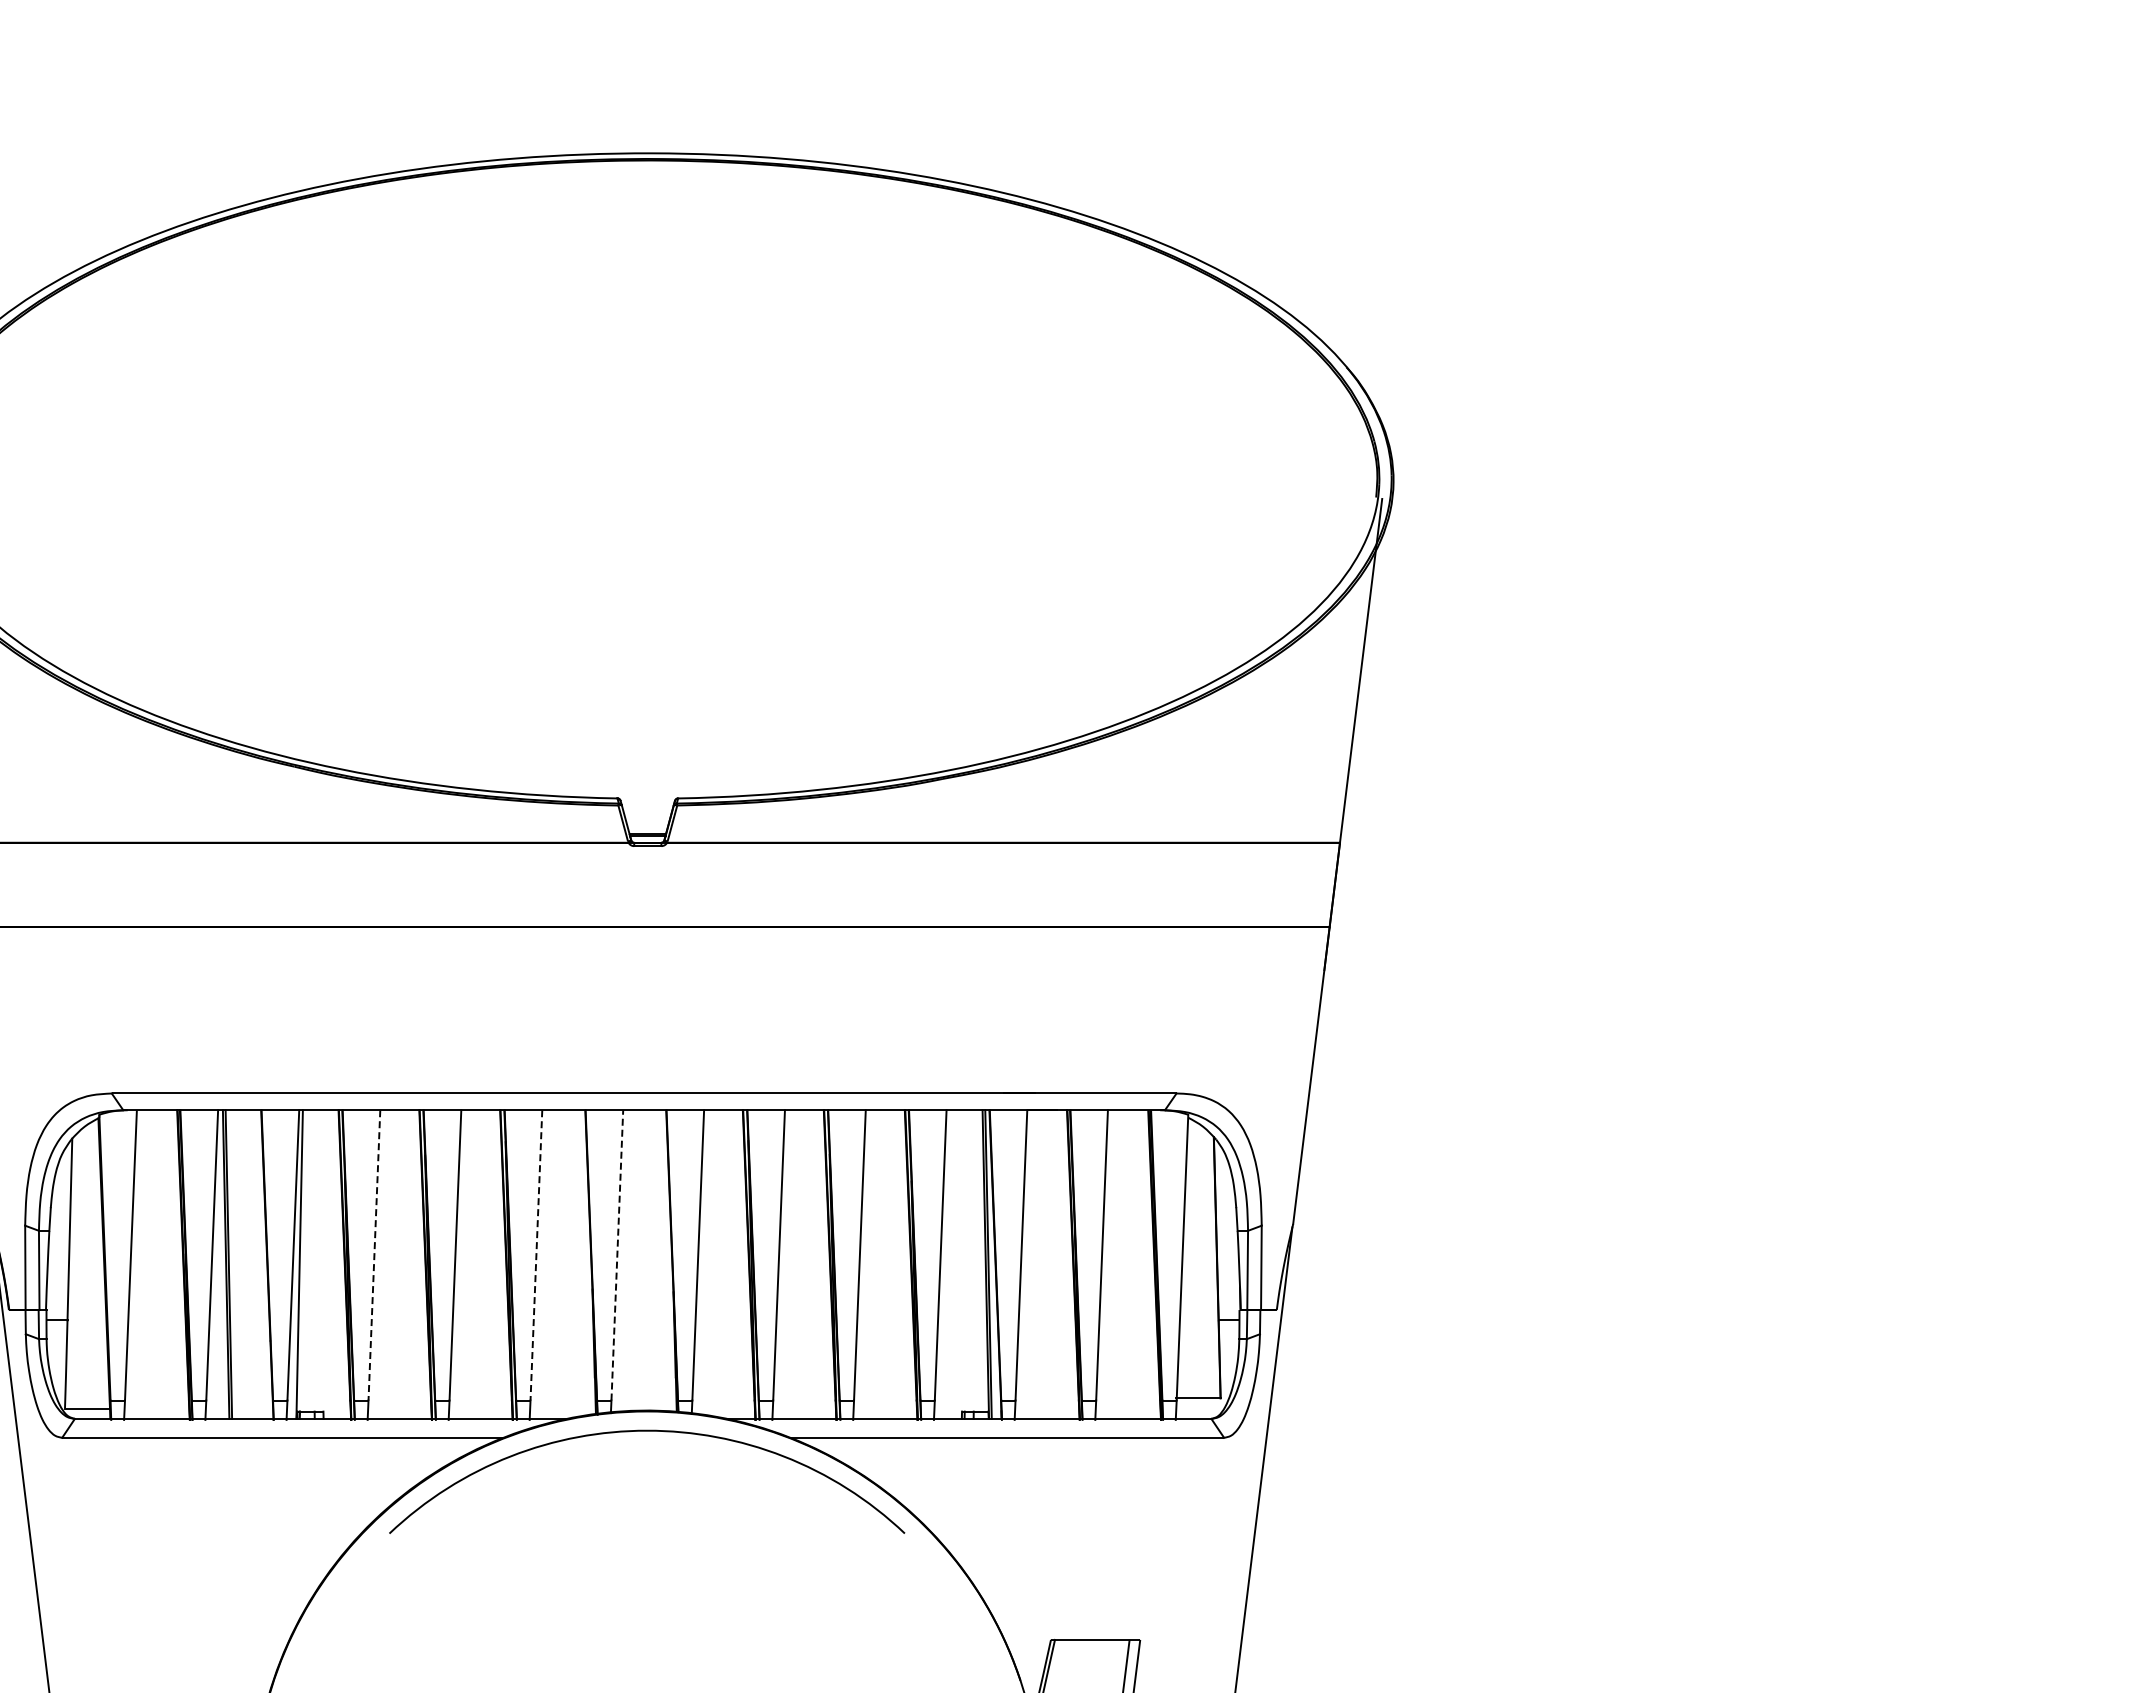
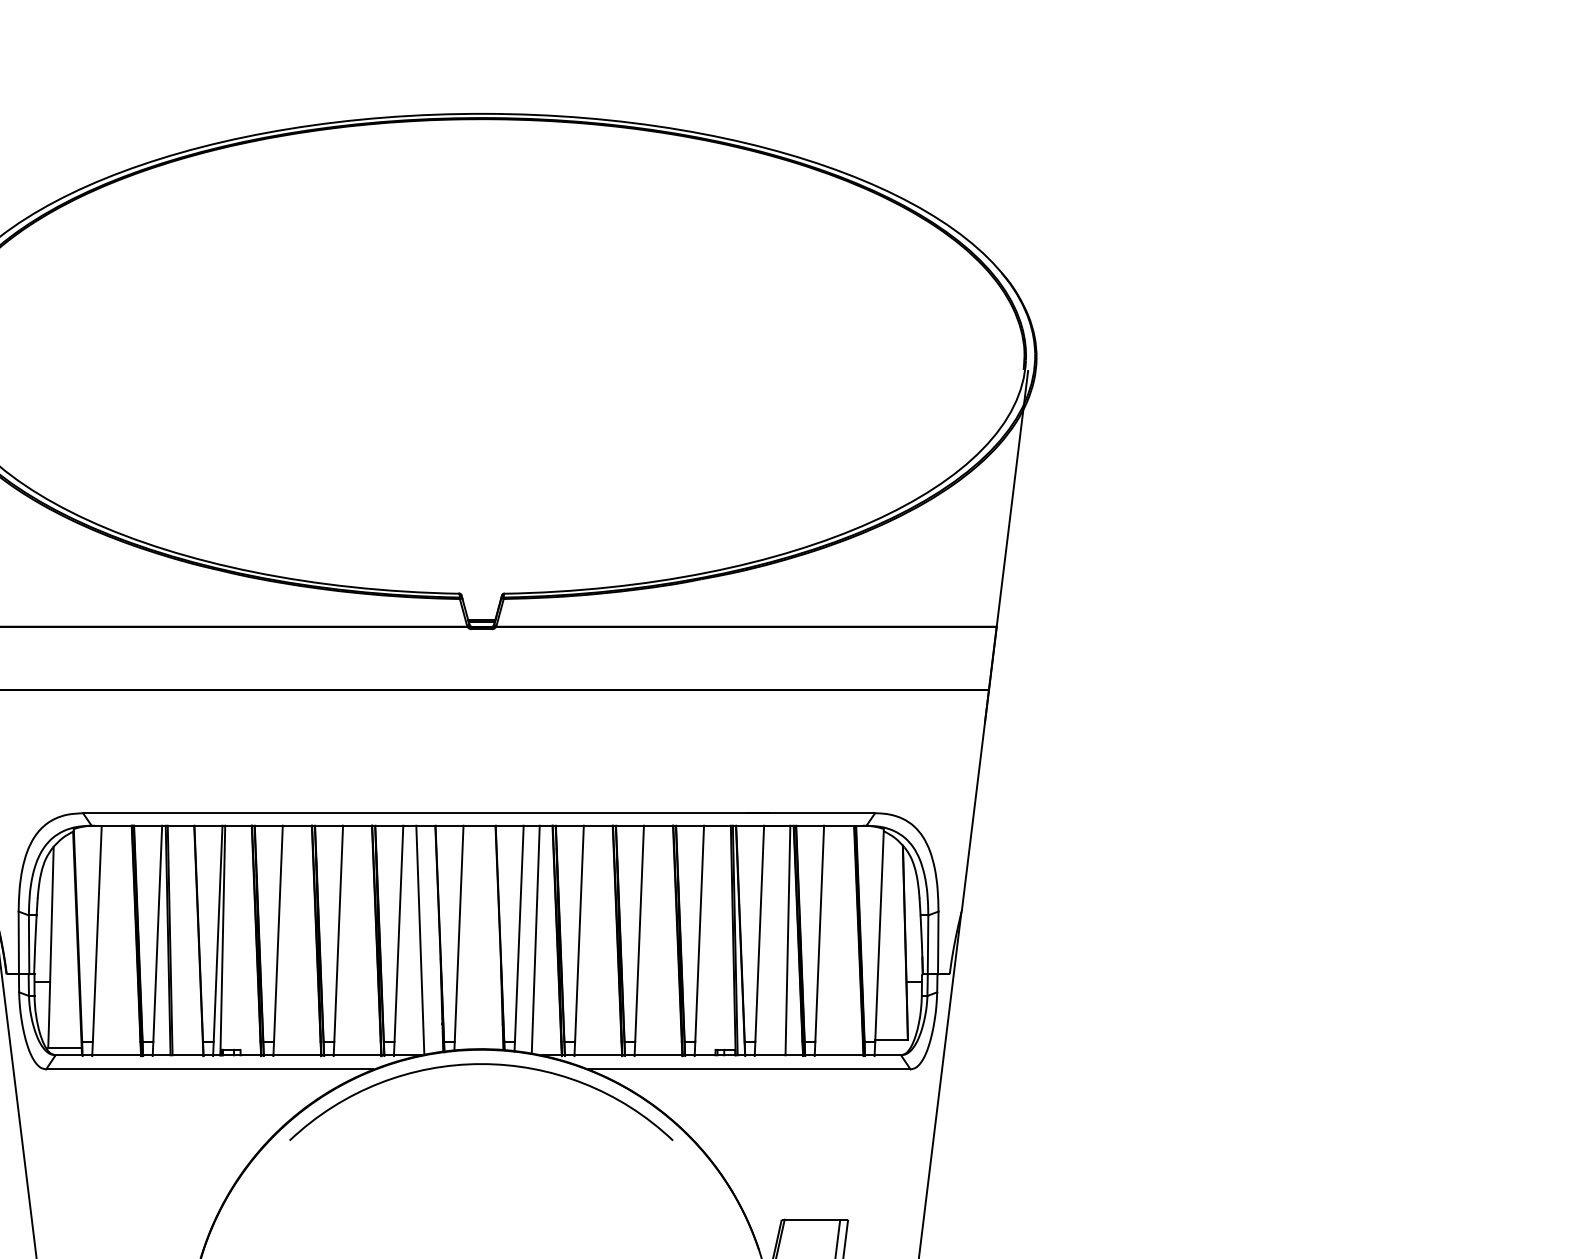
line: (617, 1254) -> (459, 933), dashed -> solid
line: (374, 1255) -> (278, 933), dashed -> solid
line: (536, 1255) -> (399, 933), dashed -> solid
line: (719, 1263) -> (535, 939), added
line: (564, 1264) -> (419, 940), added
line: (1059, 1264) -> (788, 940), added

